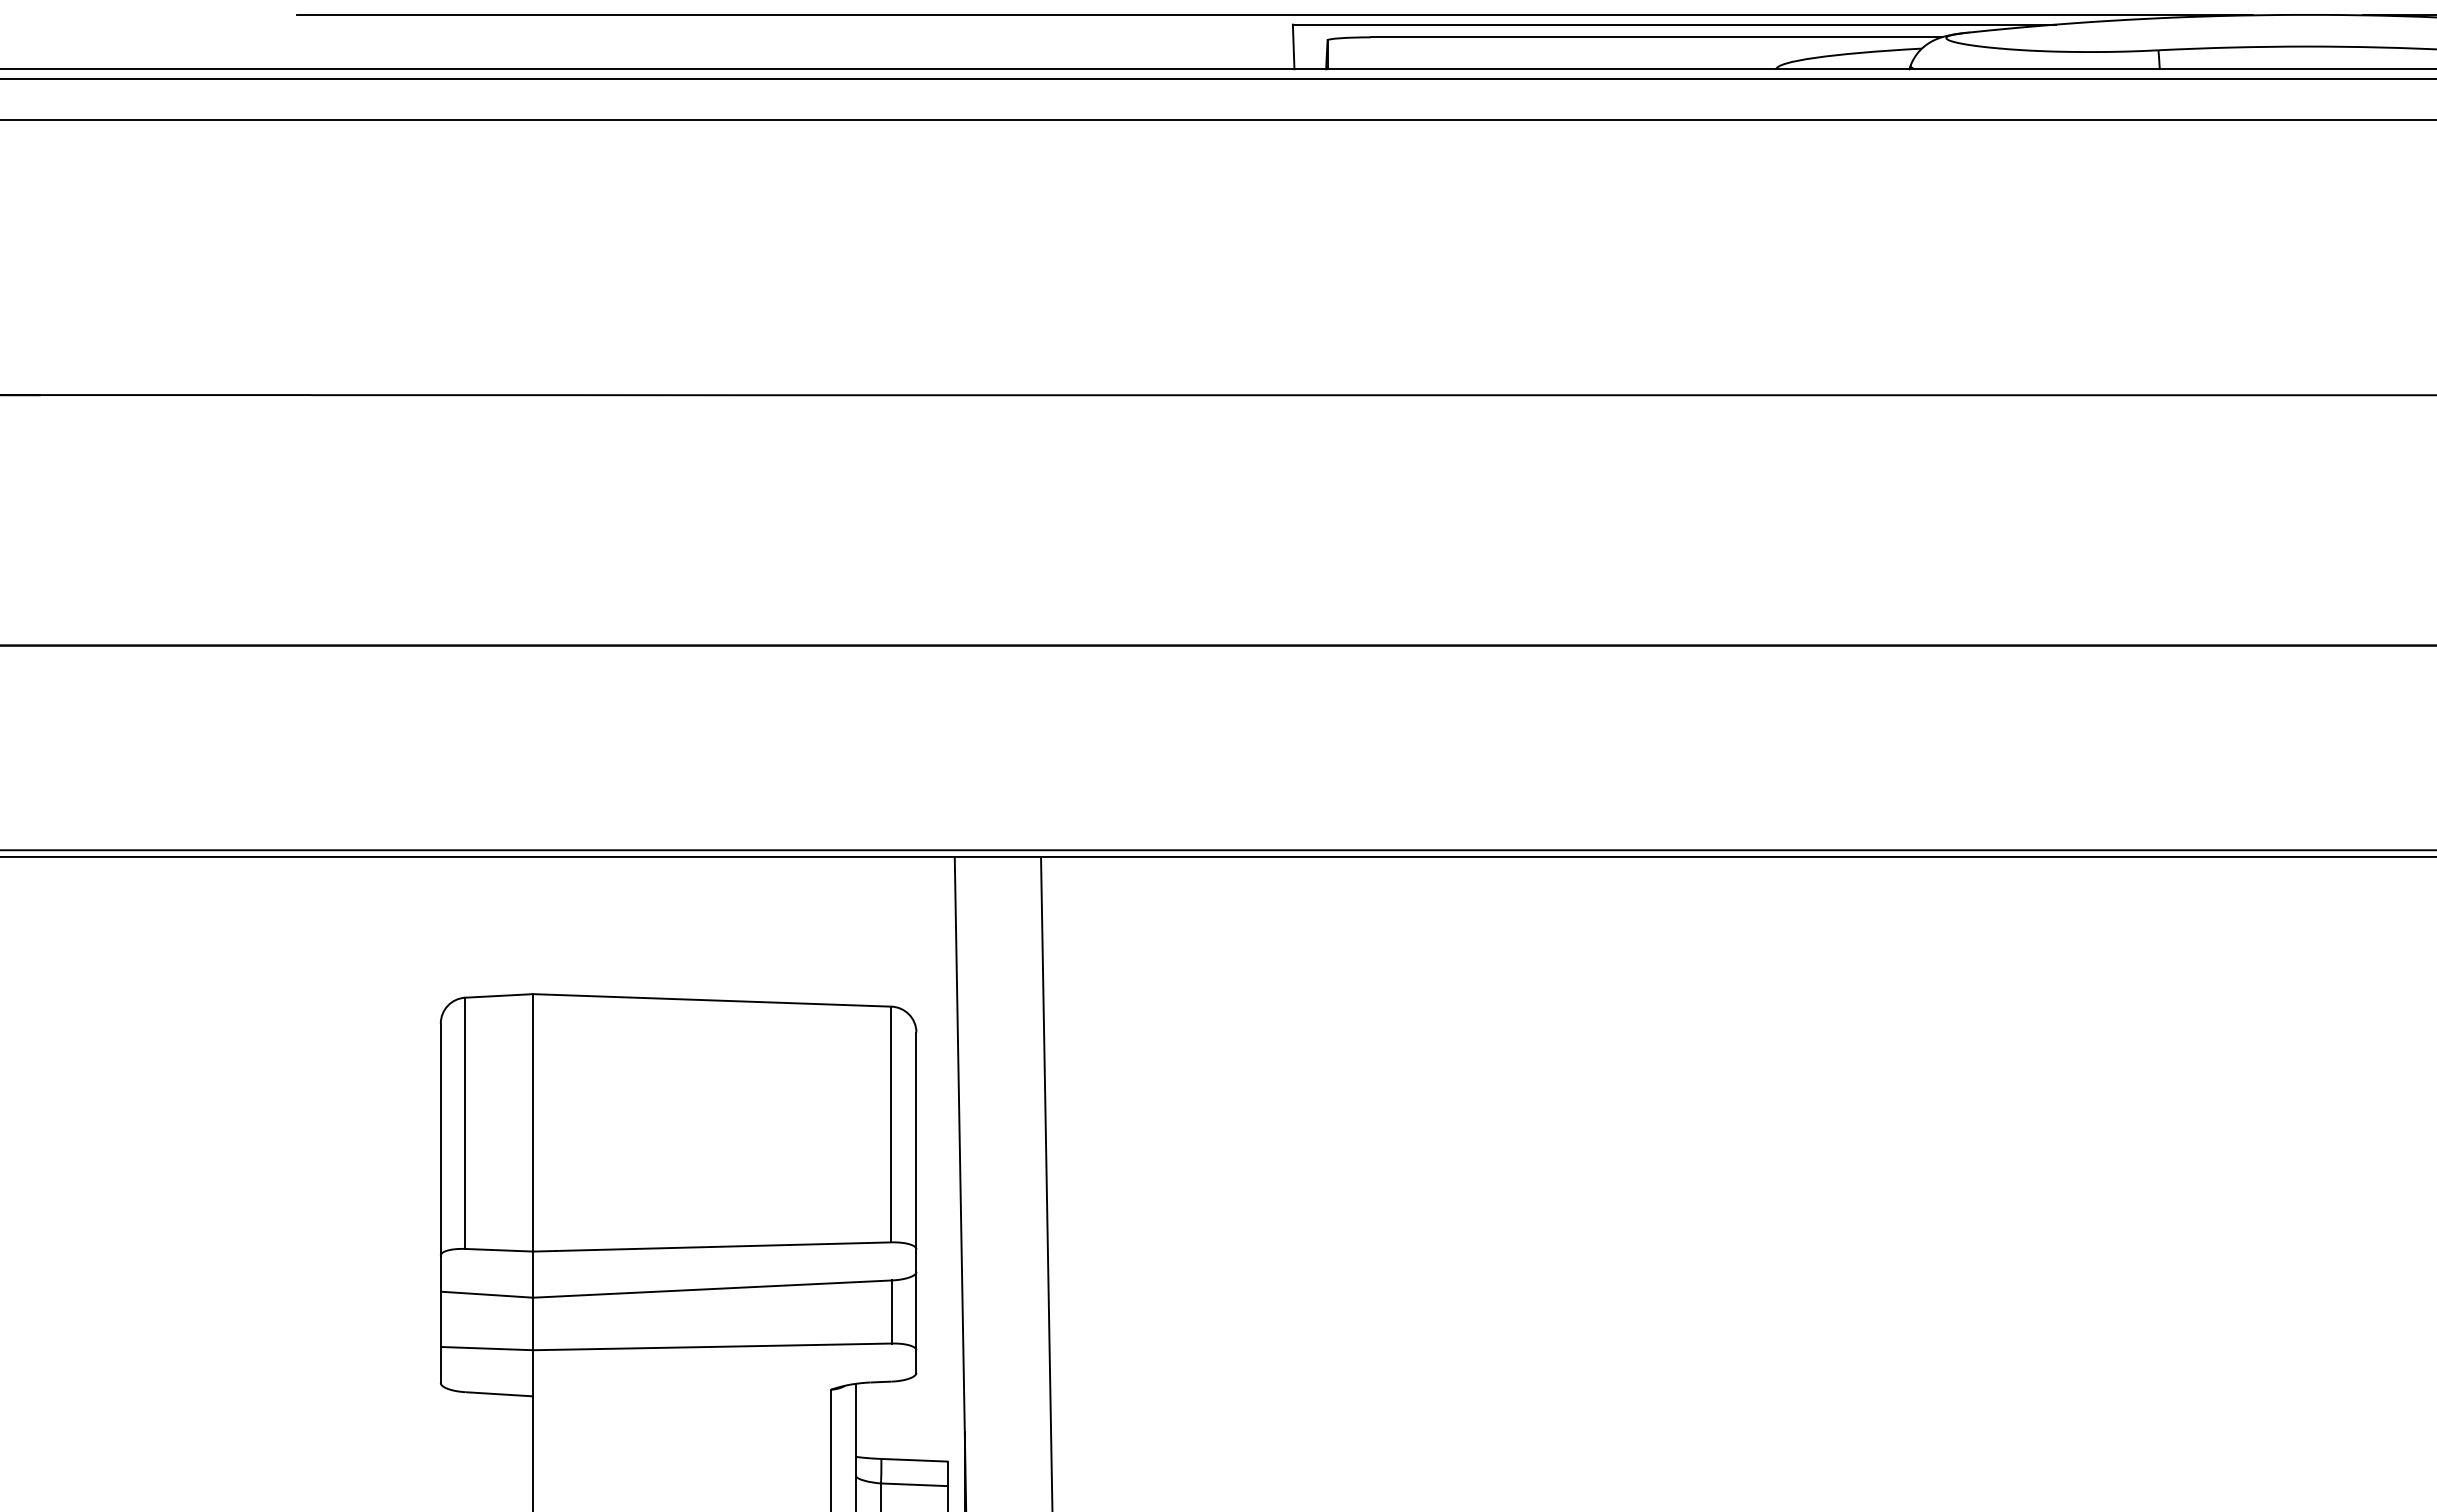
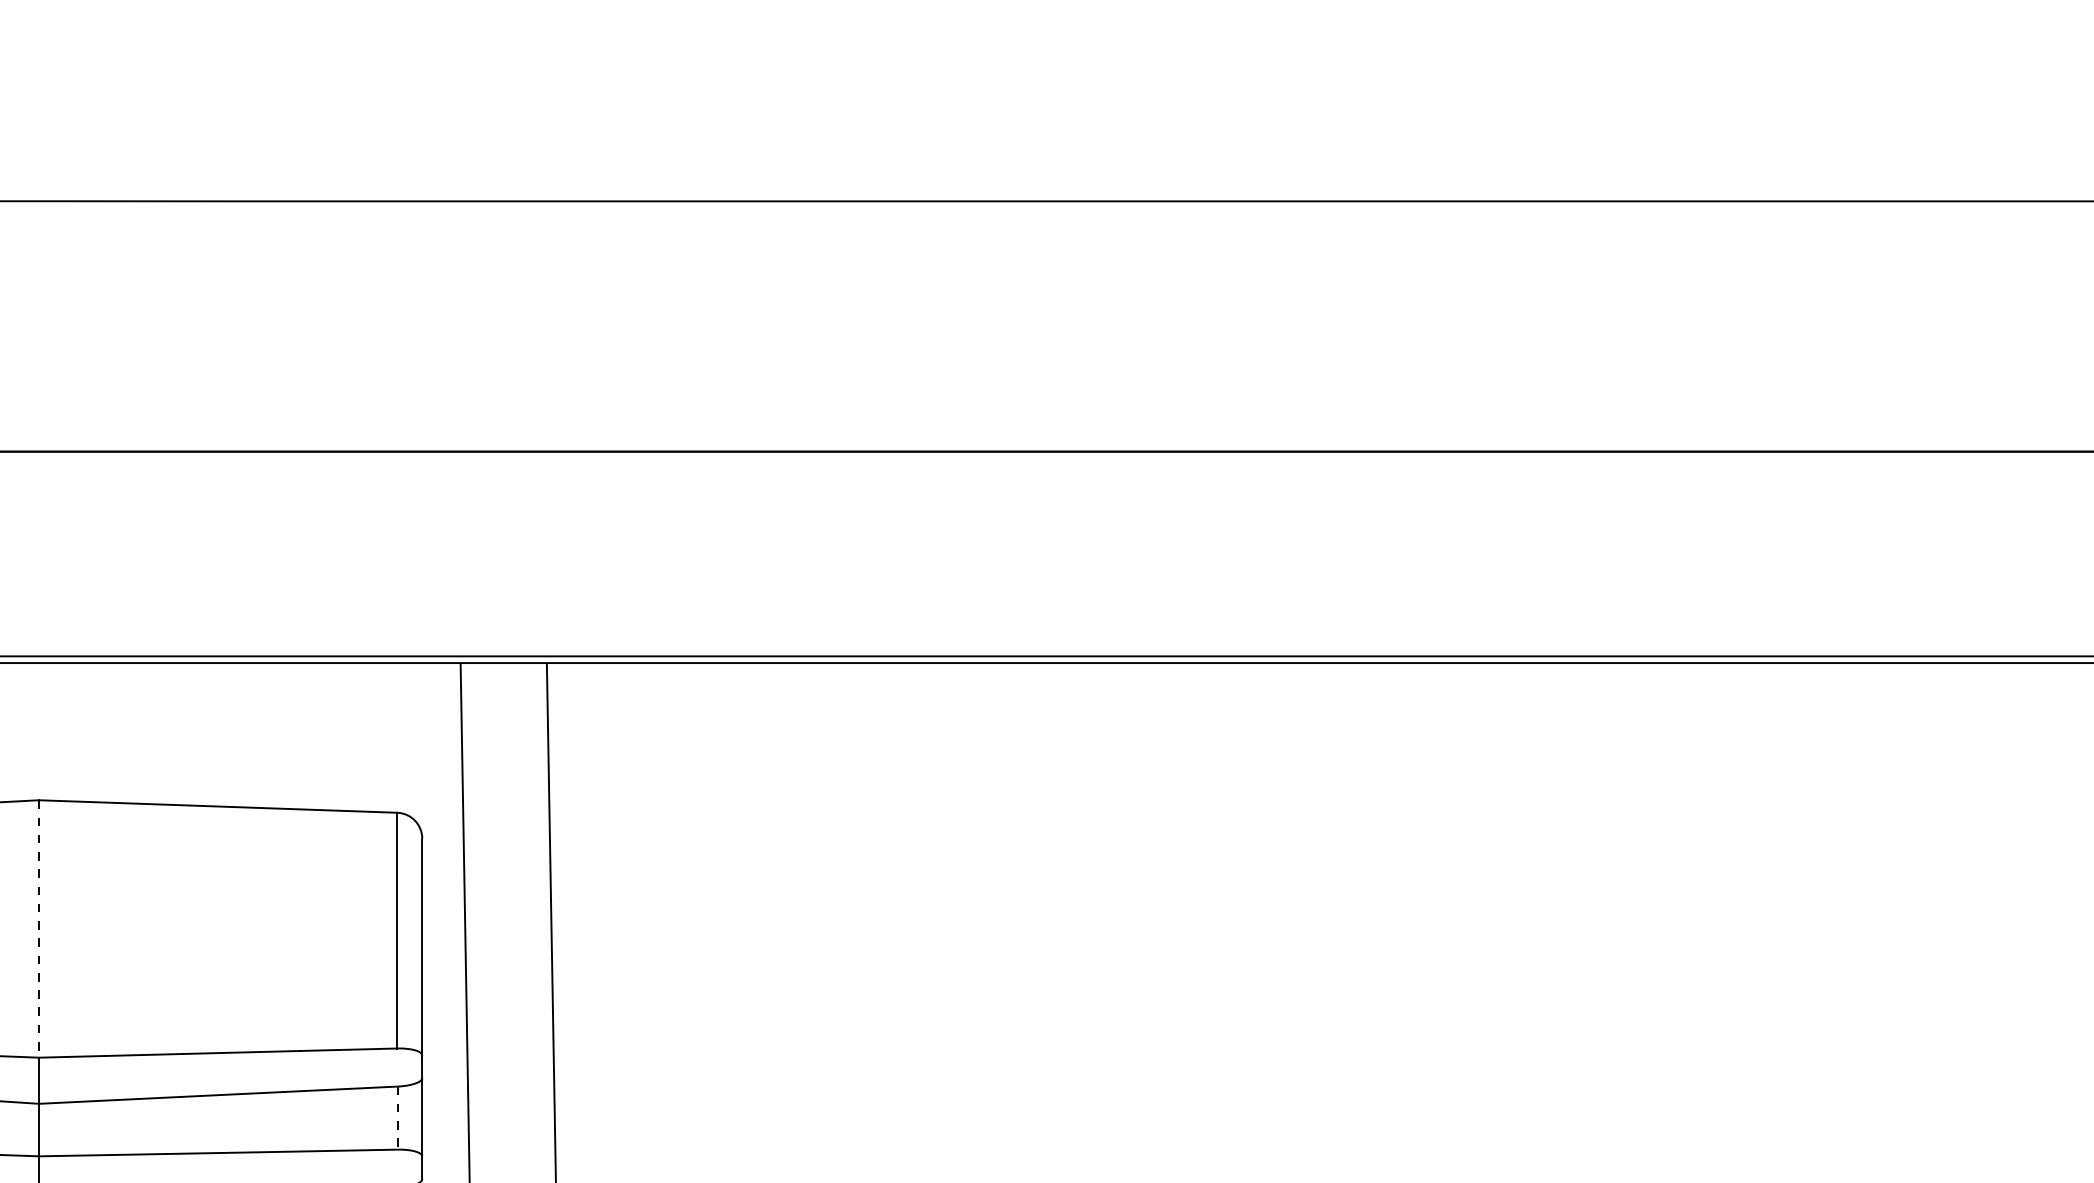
line: (533, 1122) -> (39, 928), solid -> dashed
line: (891, 1311) -> (397, 1117), solid -> dashed

